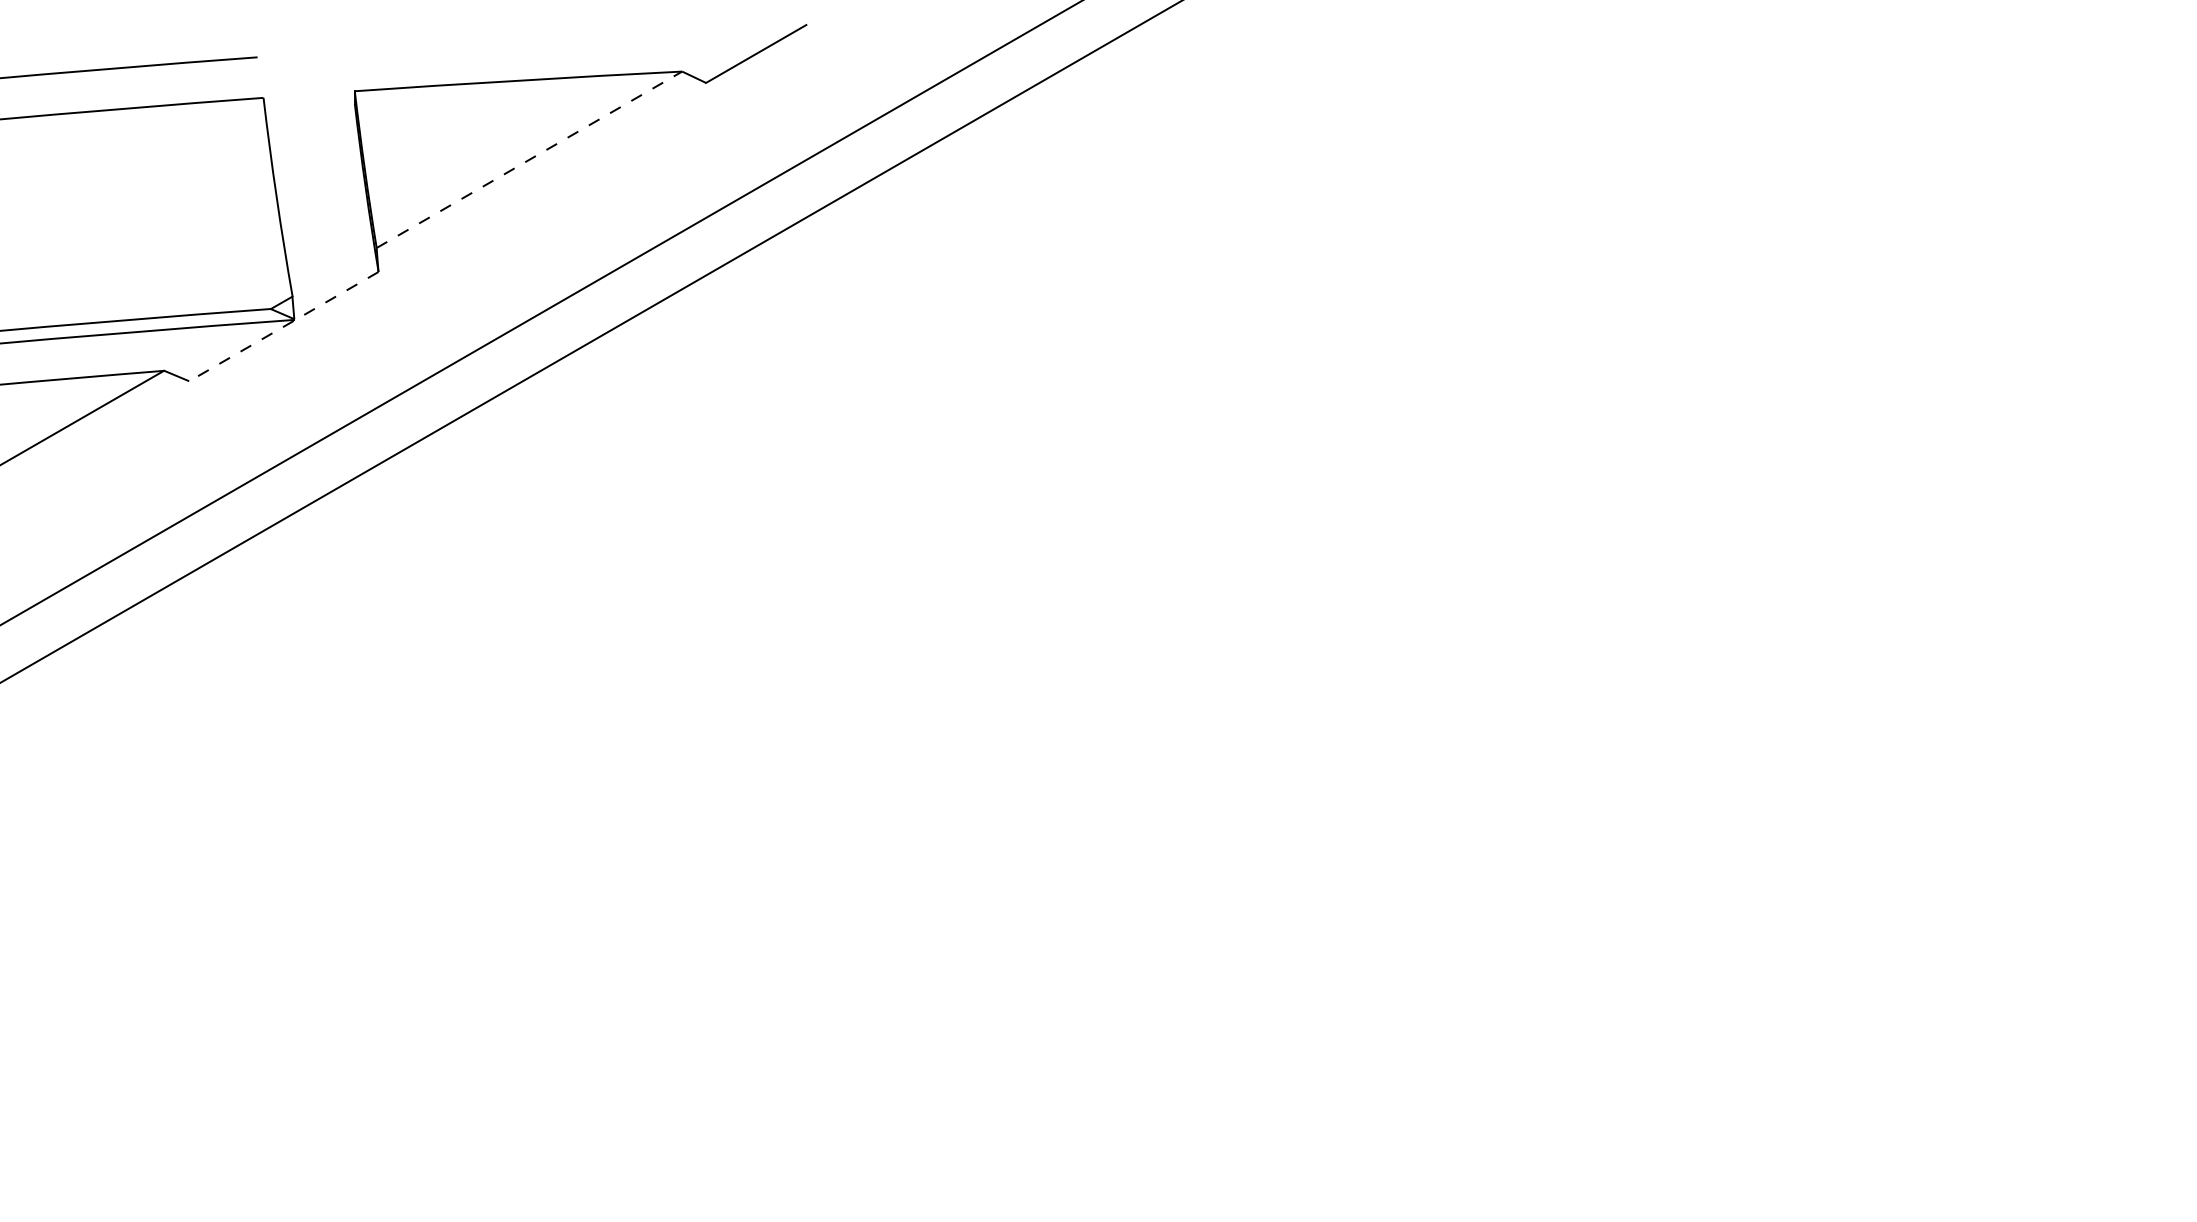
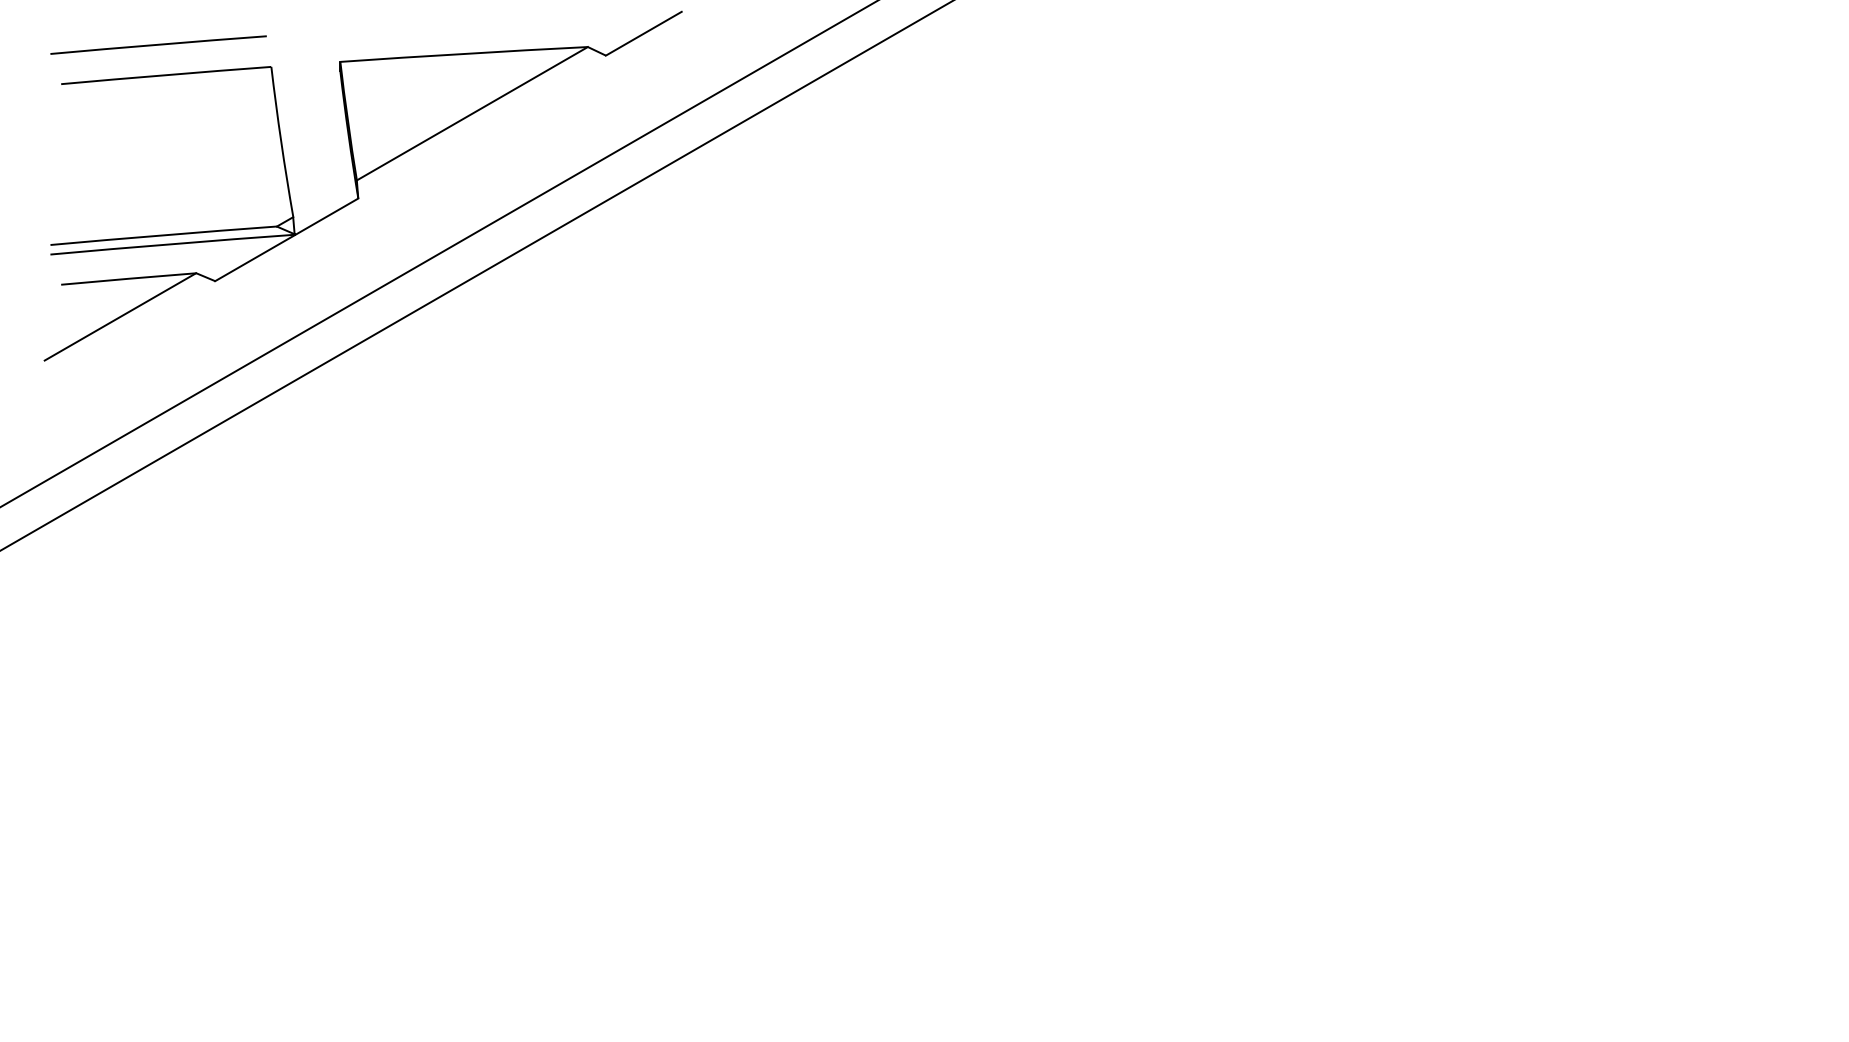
line: (529, 159) -> (472, 113), dashed -> solid
line: (283, 326) -> (286, 239), dashed -> solid

